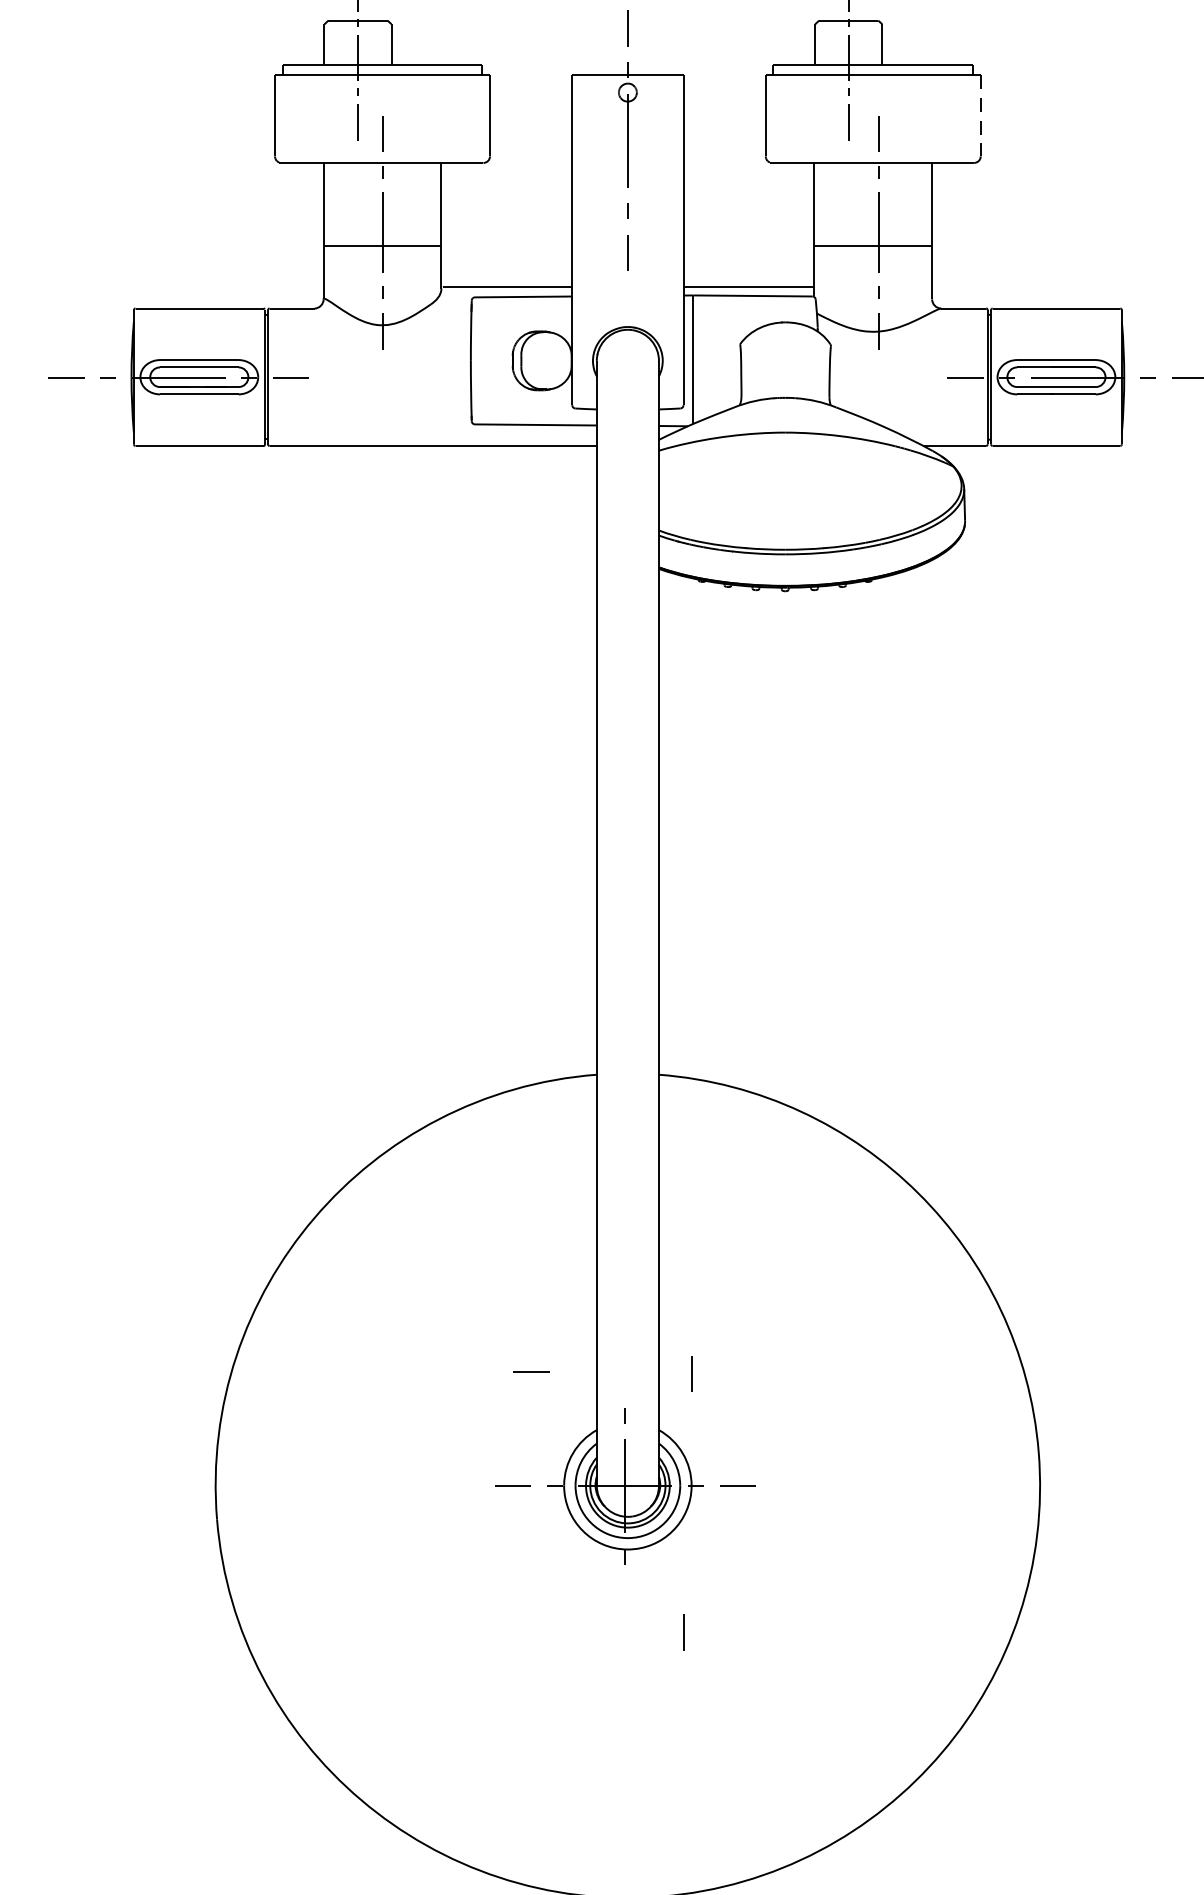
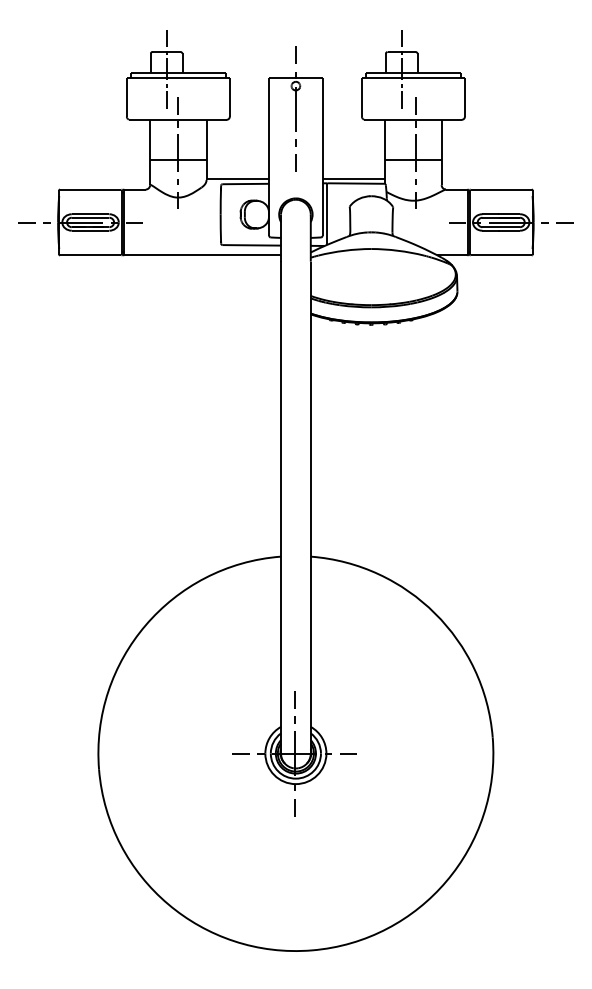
line: (979, 116) -> (464, 97), dashed -> solid
line: (531, 1370) -> (249, 698), removed
line: (691, 1372) -> (294, 699), moved
line: (683, 1631) -> (294, 807), moved

